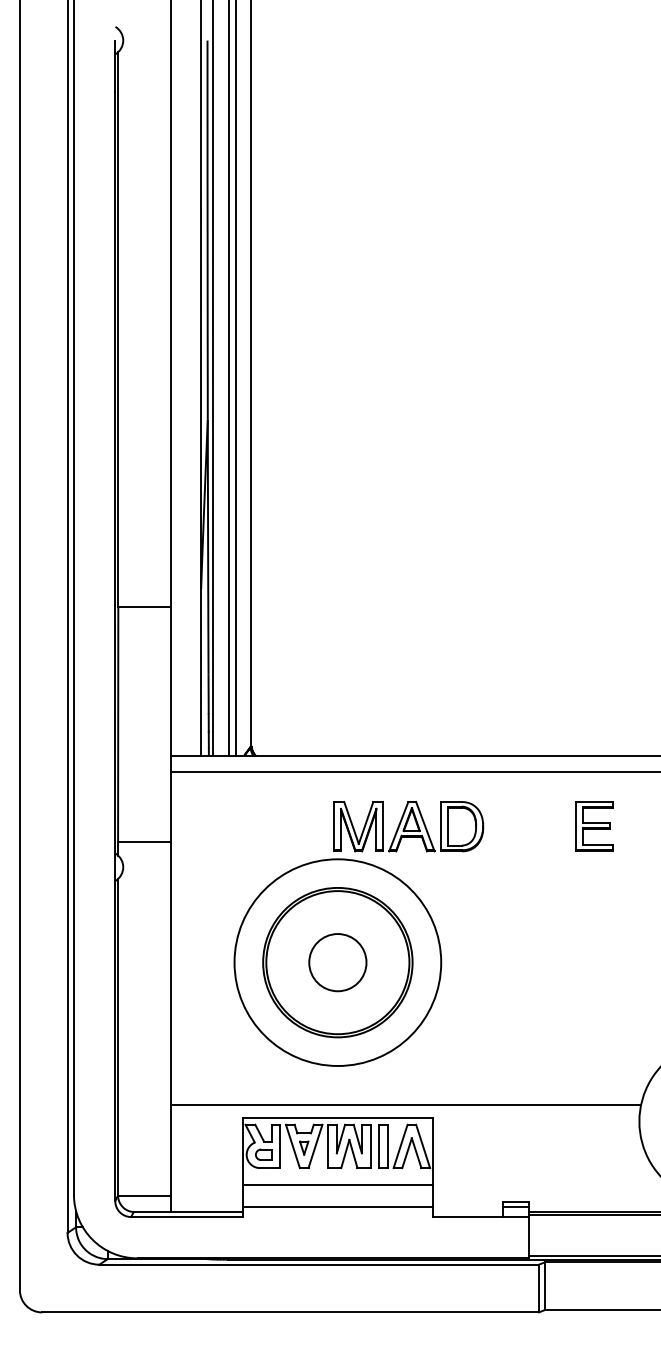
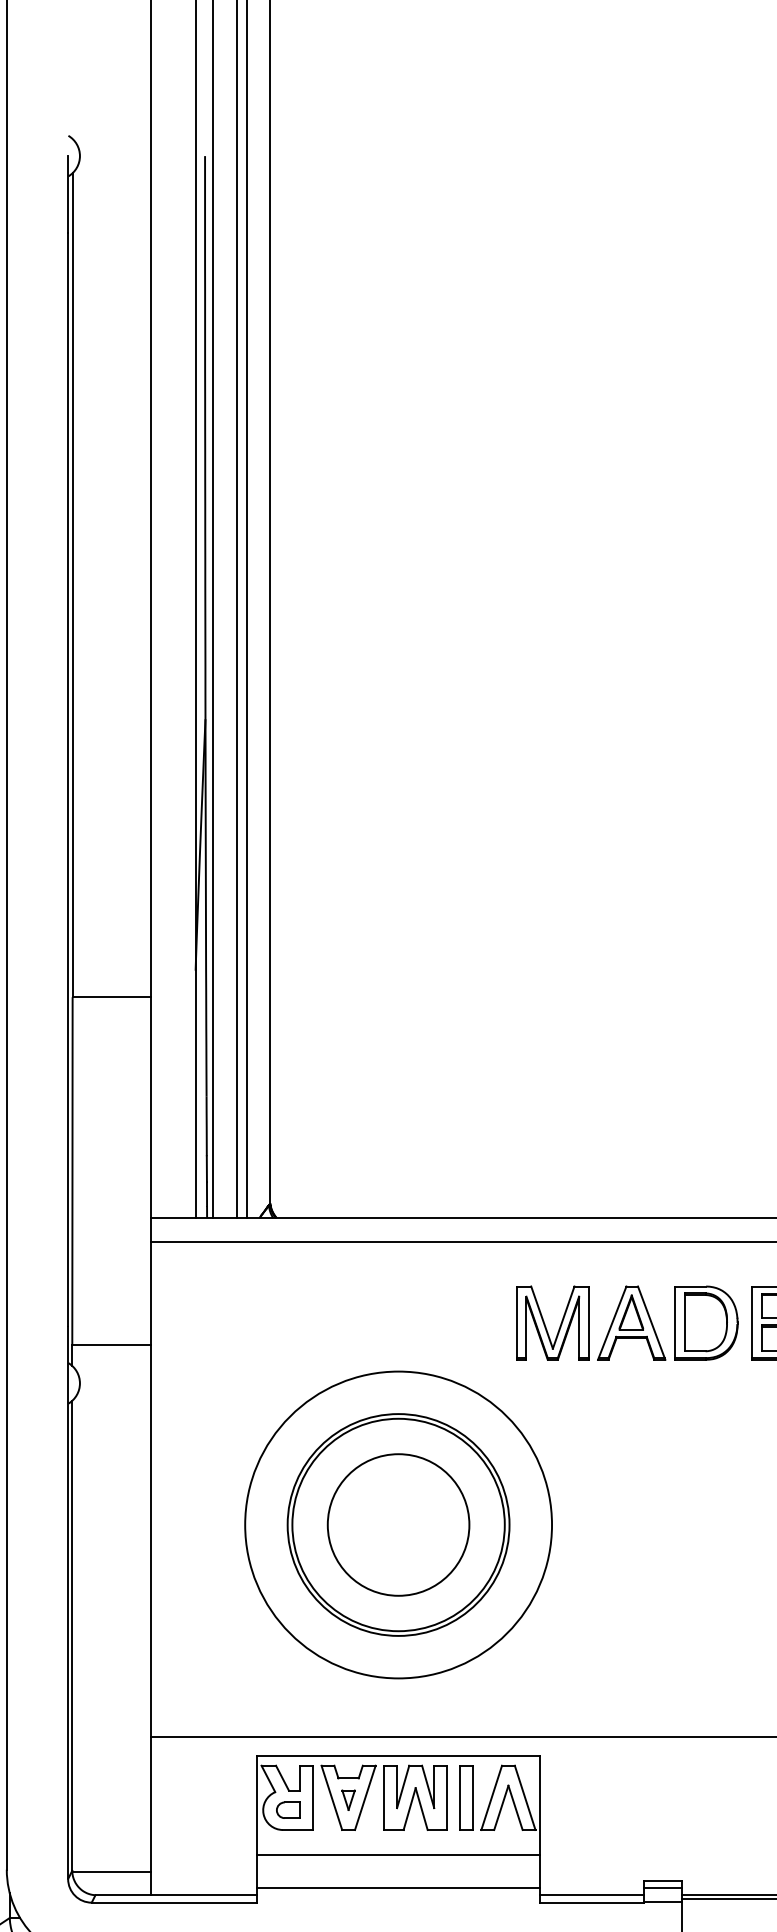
part: (408, 826) -> (626, 1322), moved
circle: (337, 962) -> (398, 1524), size x1.67
line: (468, 1212) -> (592, 1895), added

